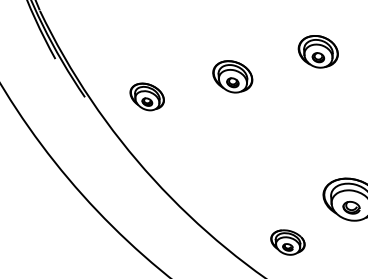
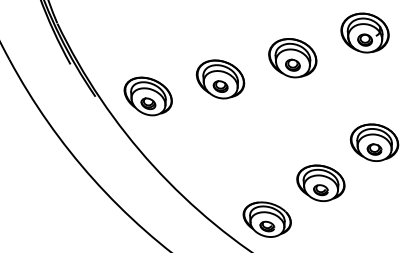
part: (317, 52) -> (292, 58), size x1.43
part: (232, 76) -> (220, 79), size x1.43
part: (146, 96) -> (147, 96), size x1.67
part: (287, 242) -> (266, 219), size x1.67

